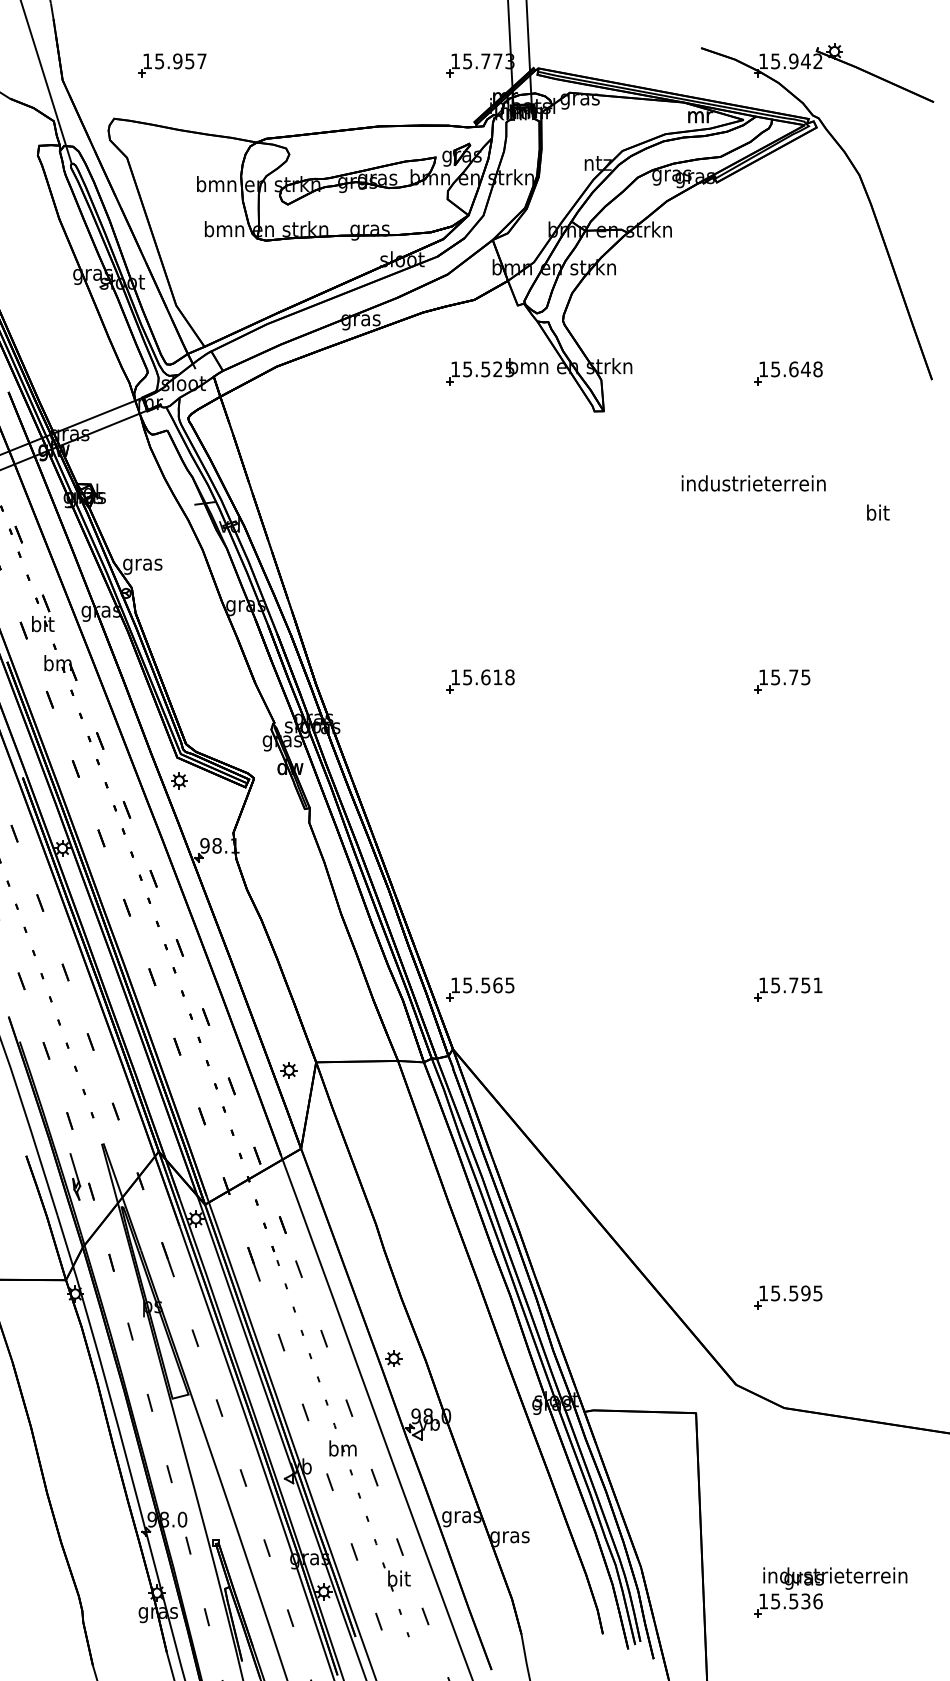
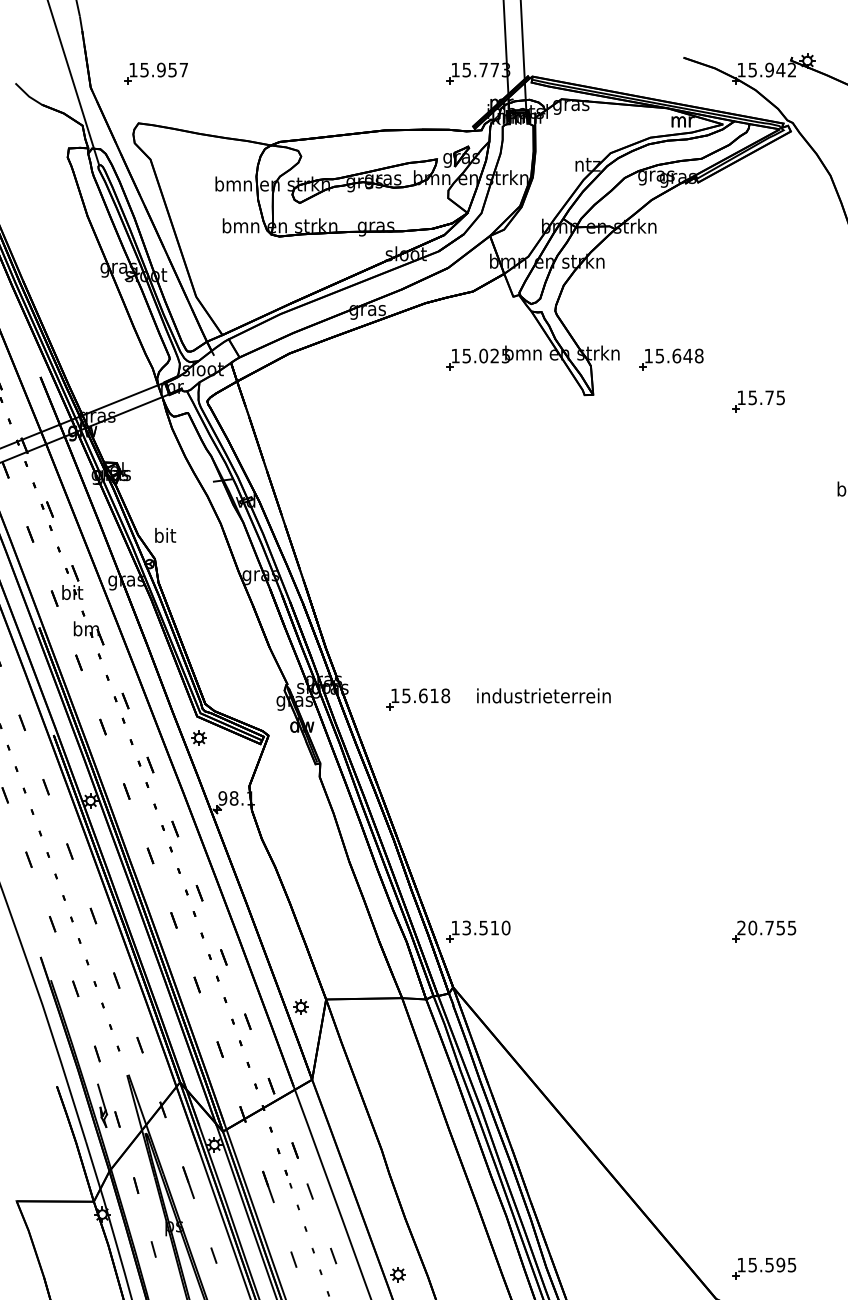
part: (172, 65) -> (156, 73), moved
text: (485, 369) -> (483, 356), 15.525 -> 15.025
part: (788, 373) -> (671, 359), moved
text: (753, 483) -> (543, 695), moved
text: (142, 564) -> (164, 537), gras -> bit
part: (480, 681) -> (418, 699), moved
part: (782, 681) -> (759, 401), moved
text: (488, 985) -> (486, 928), 15.565 -> 13.510
text: (790, 985) -> (766, 928), 15.751 -> 20.755
part: (788, 1297) -> (764, 1268), moved

